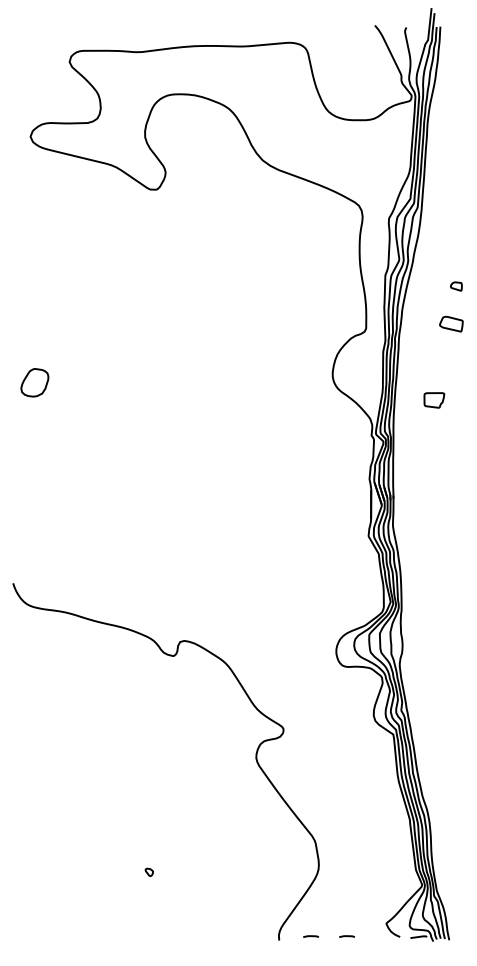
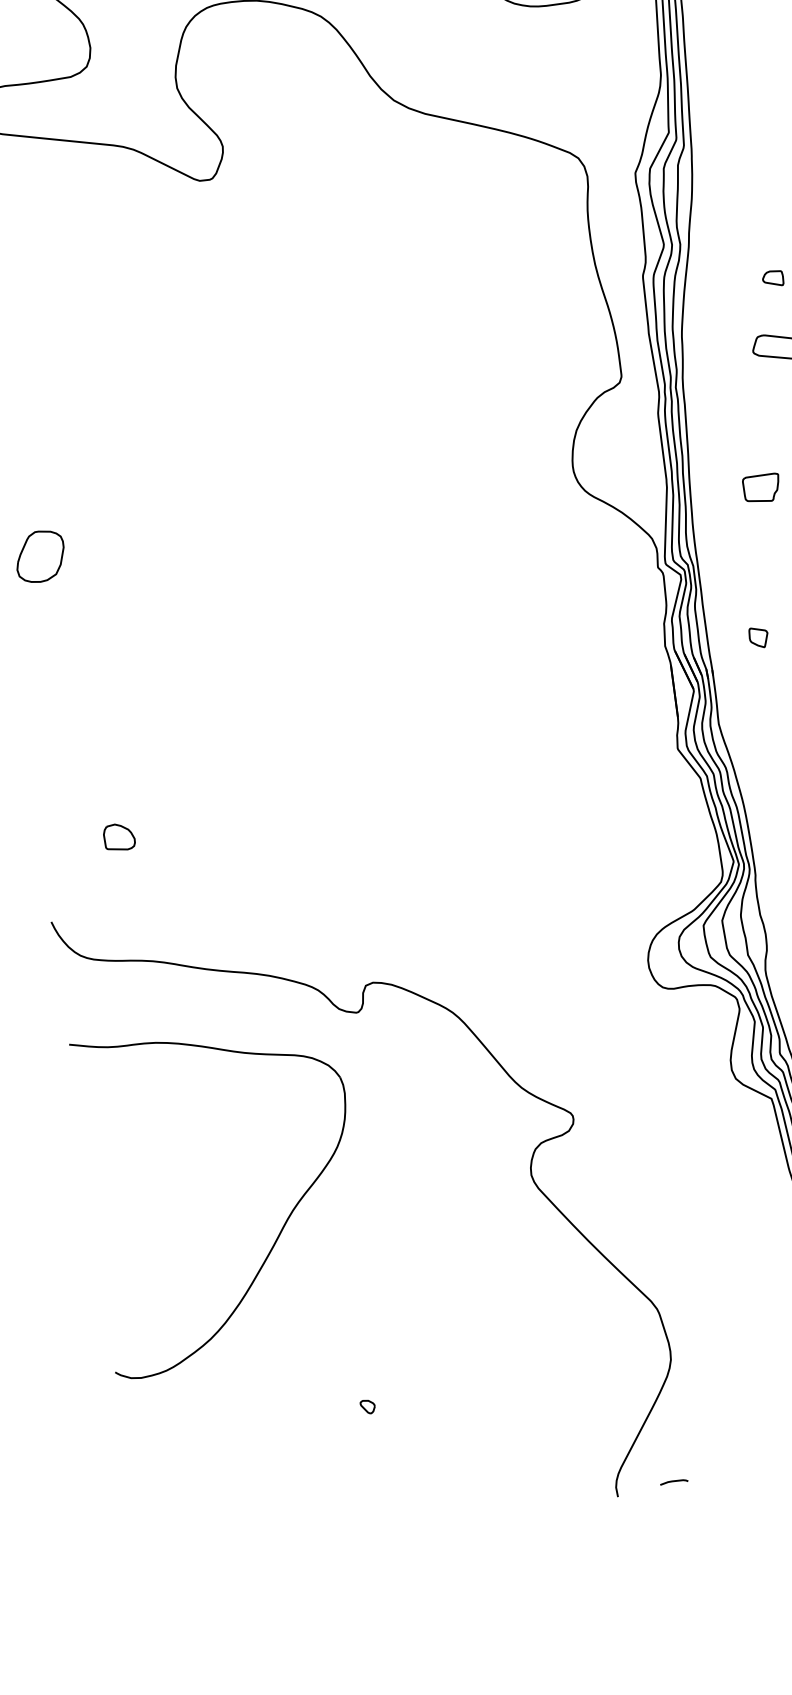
part: (421, 481) -> (759, 637), added
part: (56, 542) -> (118, 837), added
part: (115, 767) -> (280, 1227), added
line: (346, 936) -> (737, 1472), removed

